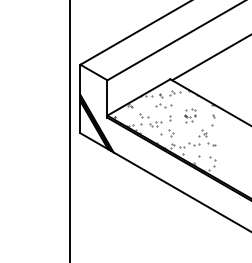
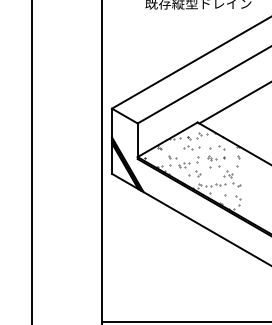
part: (190, 115) -> (216, 156), size x1.67

